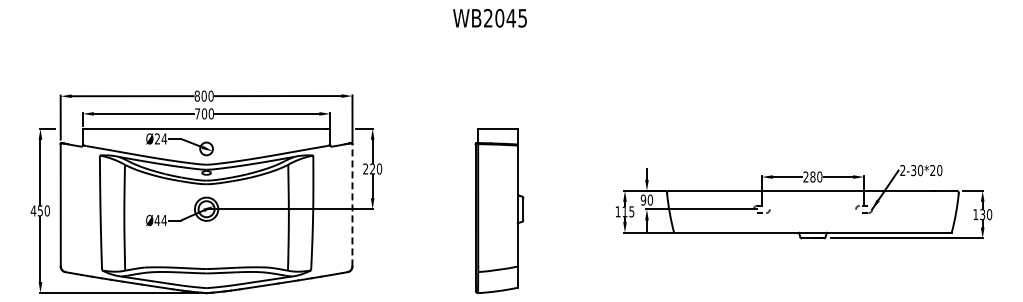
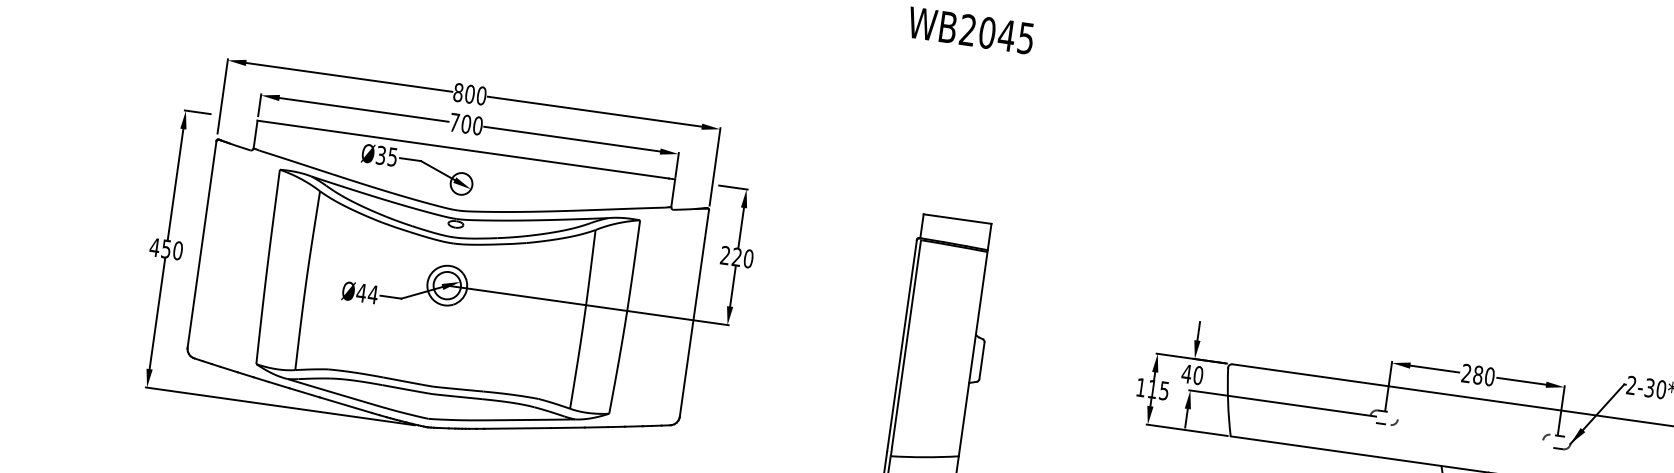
text: (161, 138) -> (387, 155), Ø24 -> Ø35
text: (643, 199) -> (1186, 372), 90 -> 40
line: (352, 204) -> (694, 312), dashed -> solid

